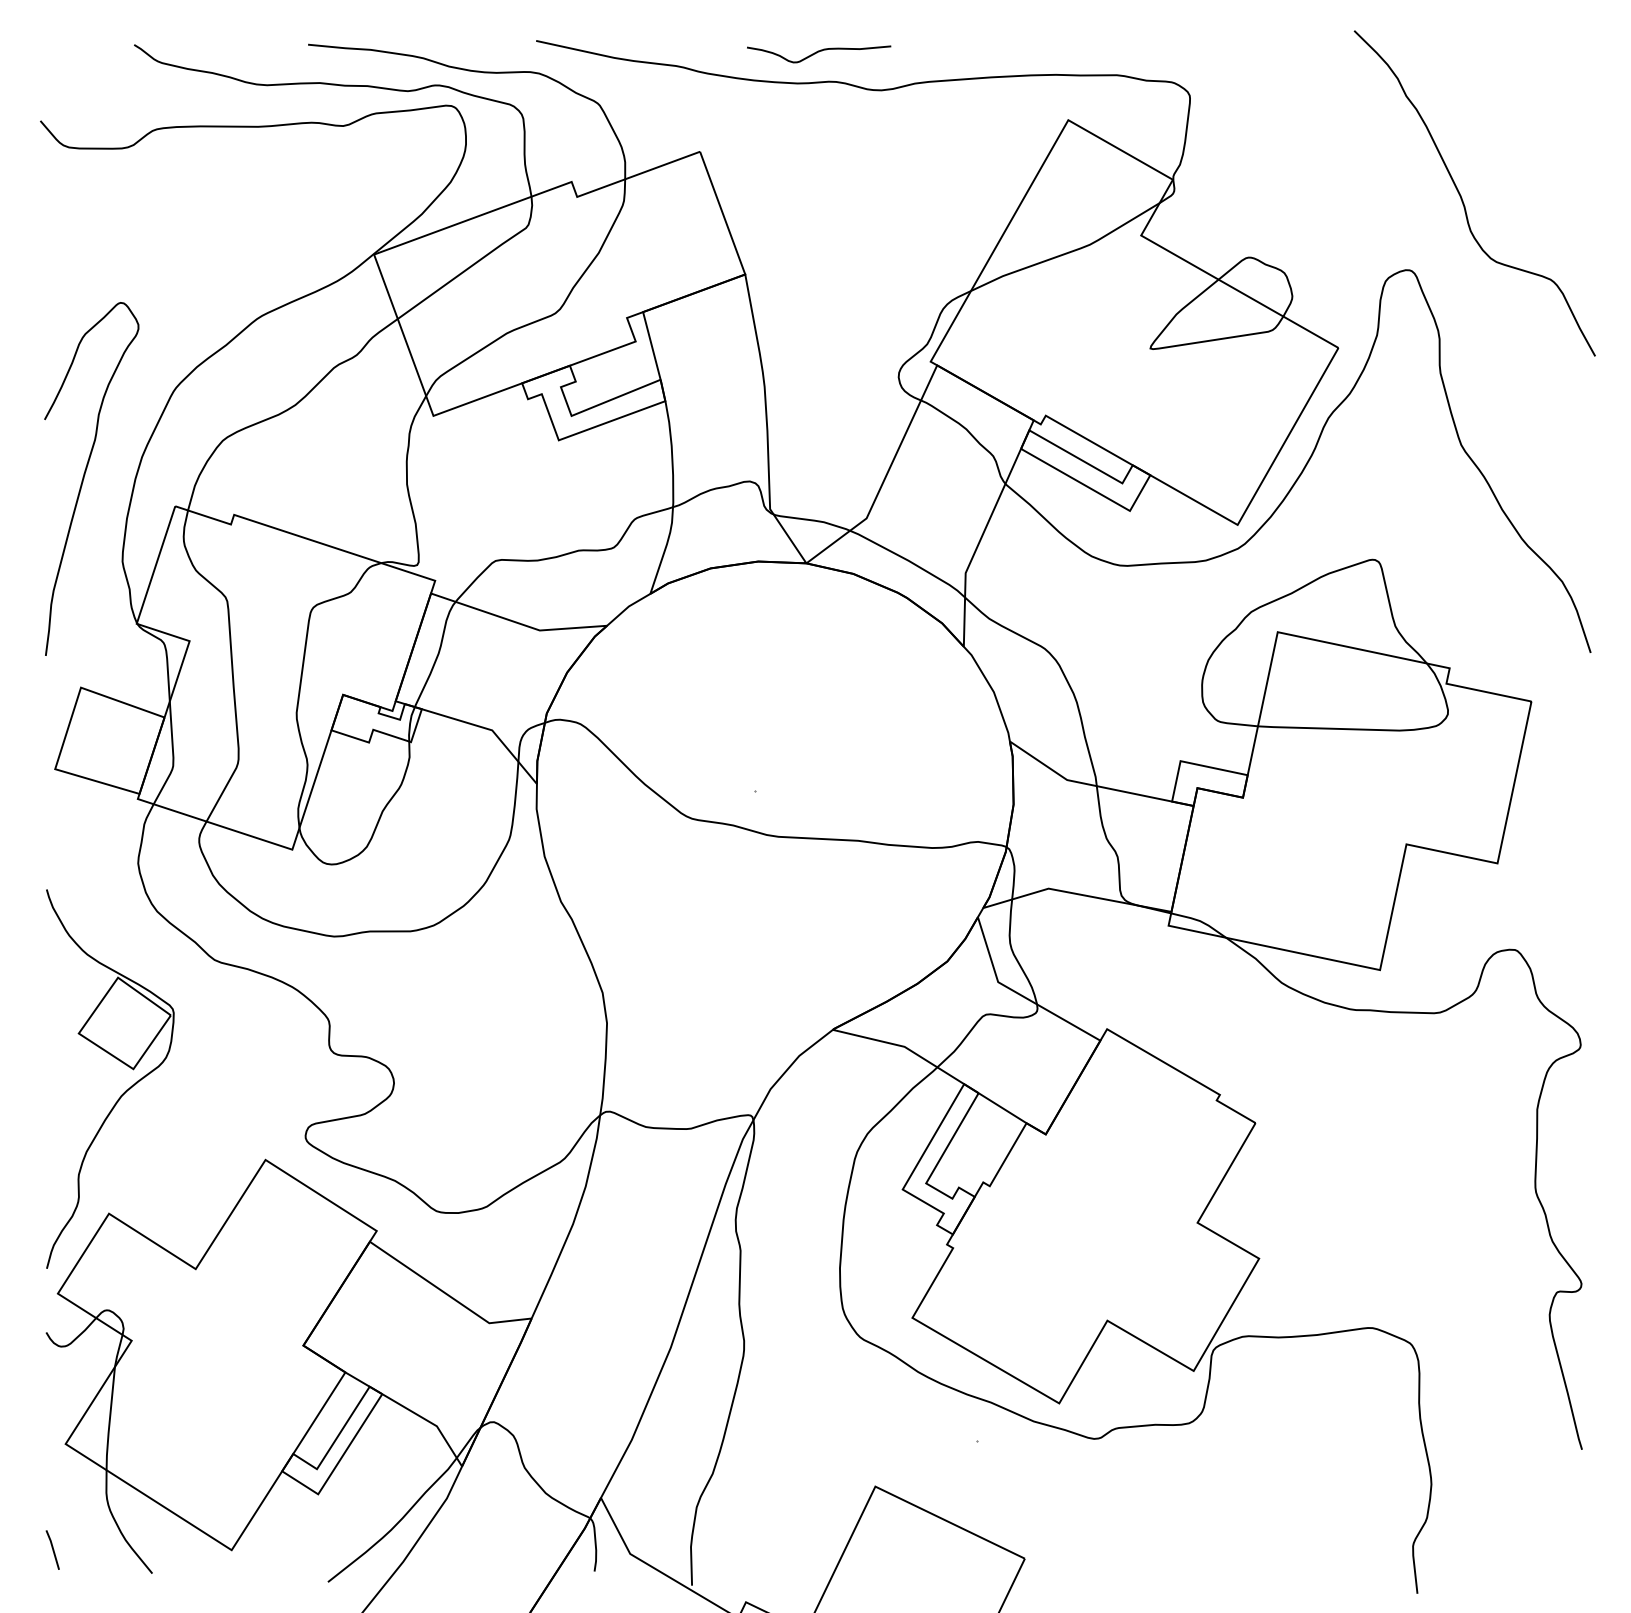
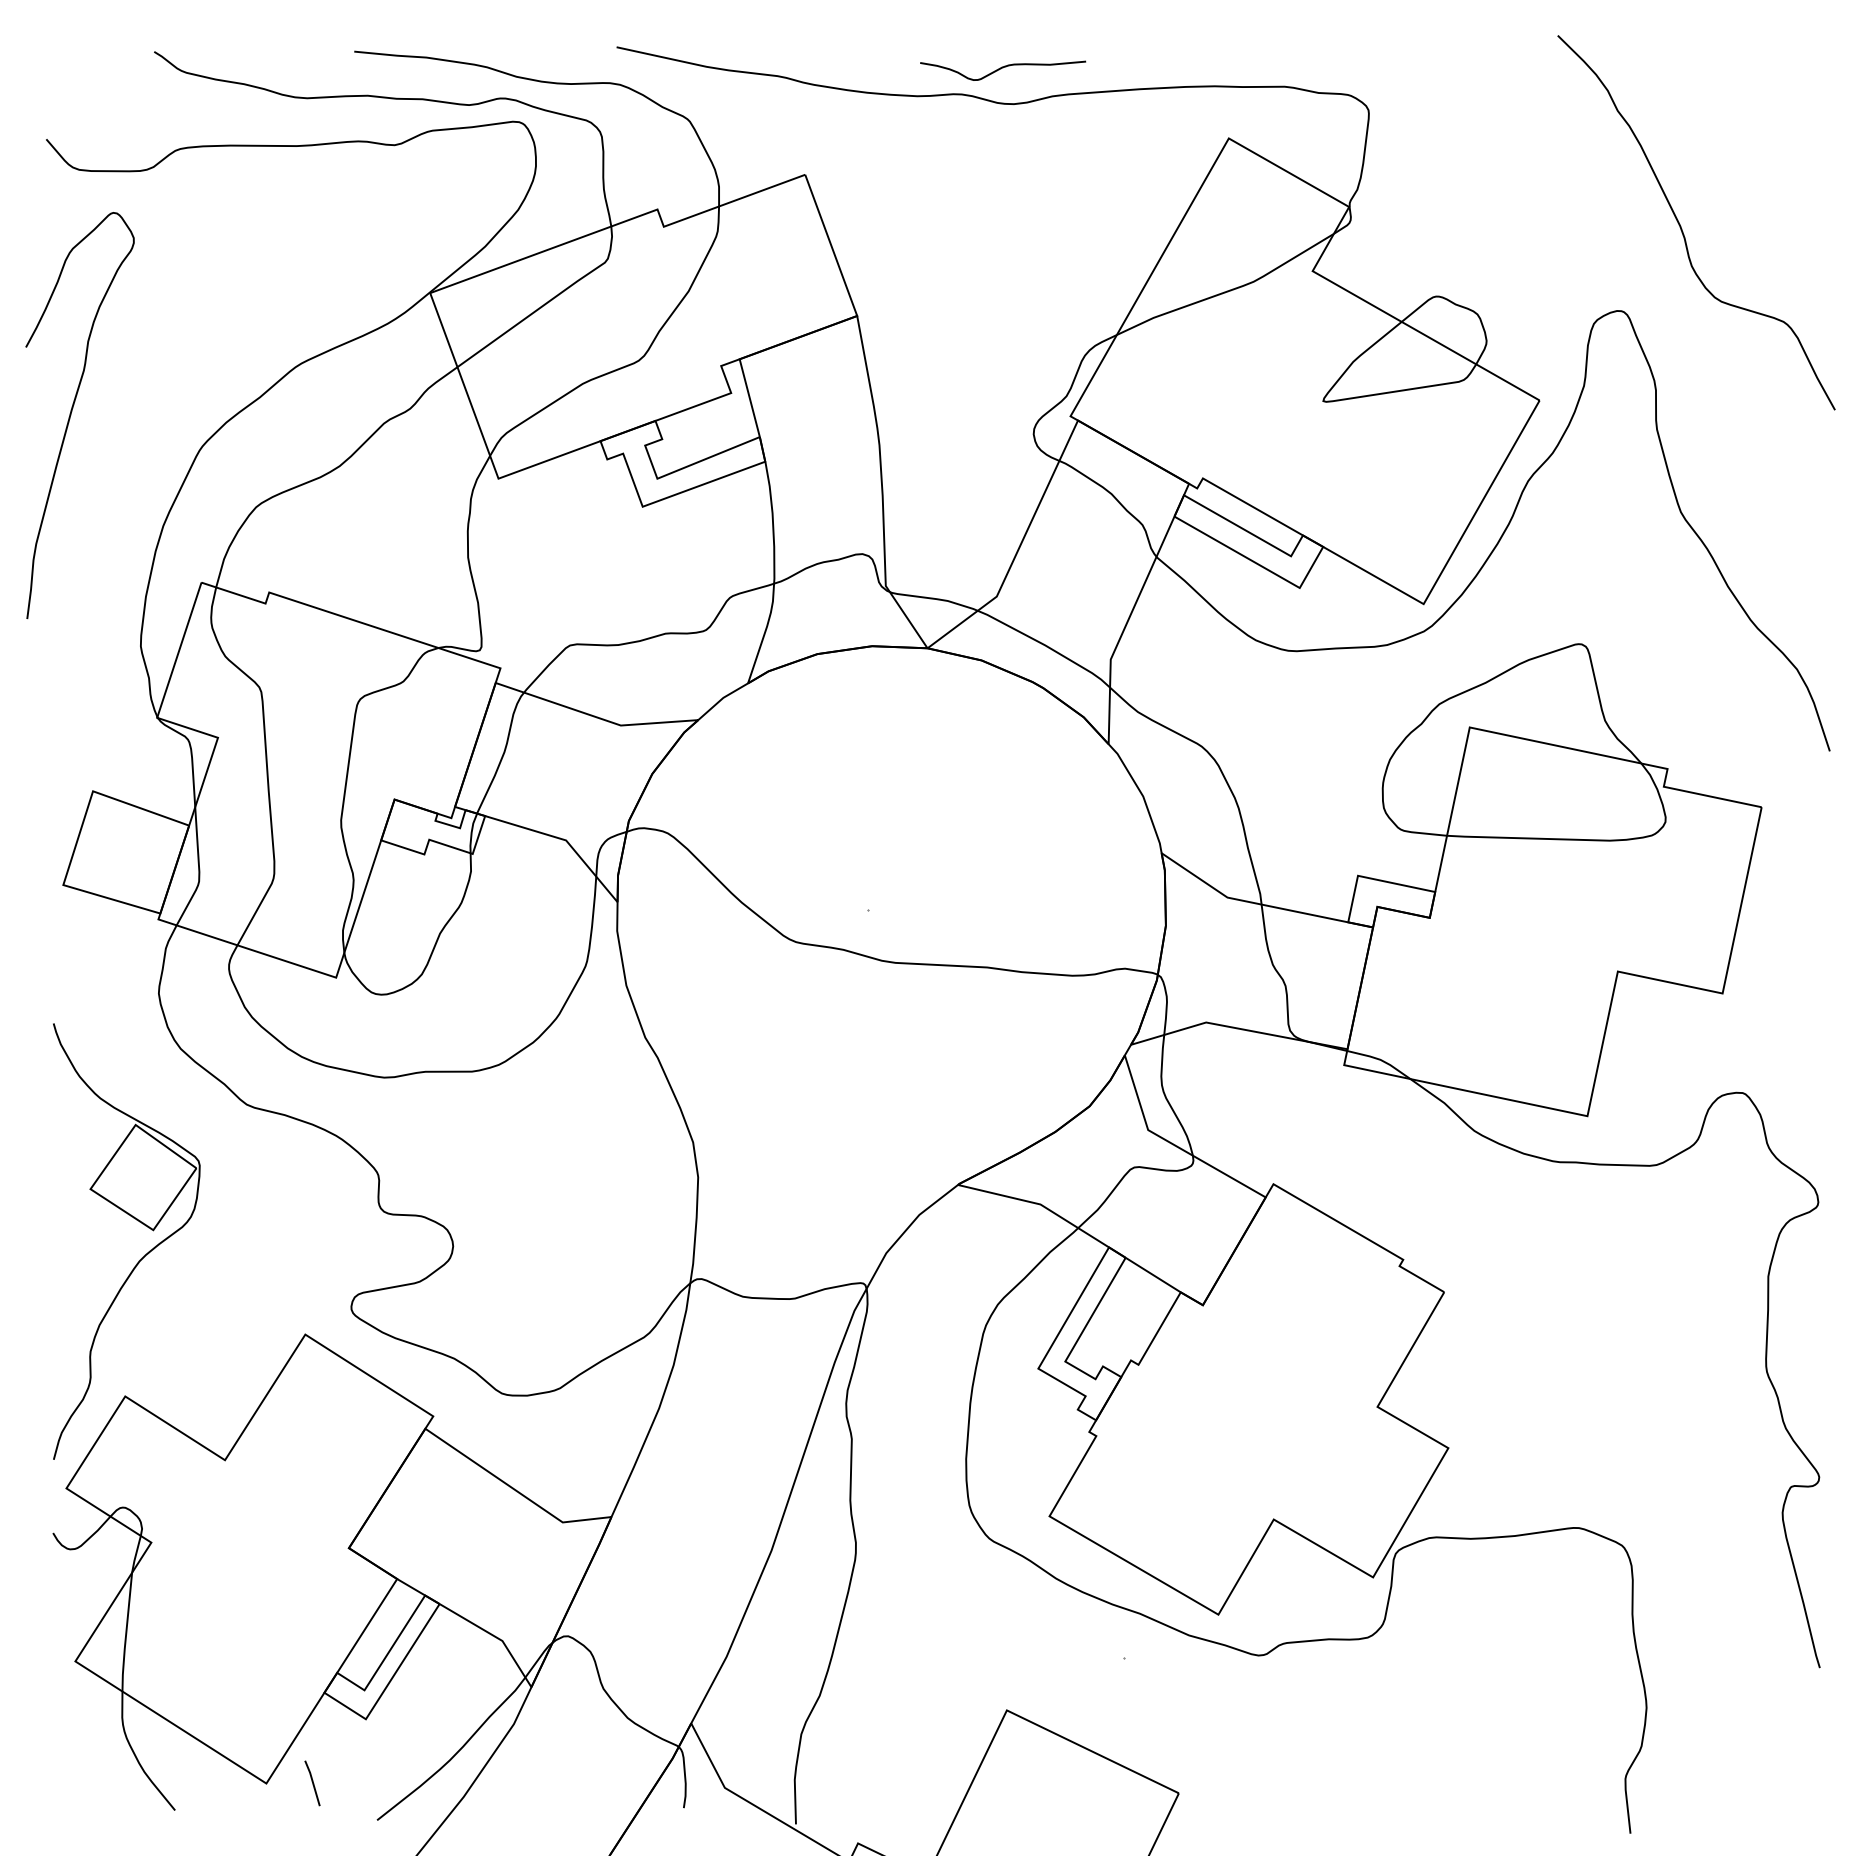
curve: (819, 52) -> (1003, 68), moved
curve: (85, 475) -> (72, 411), moved
line: (52, 1549) -> (312, 1782), moved

